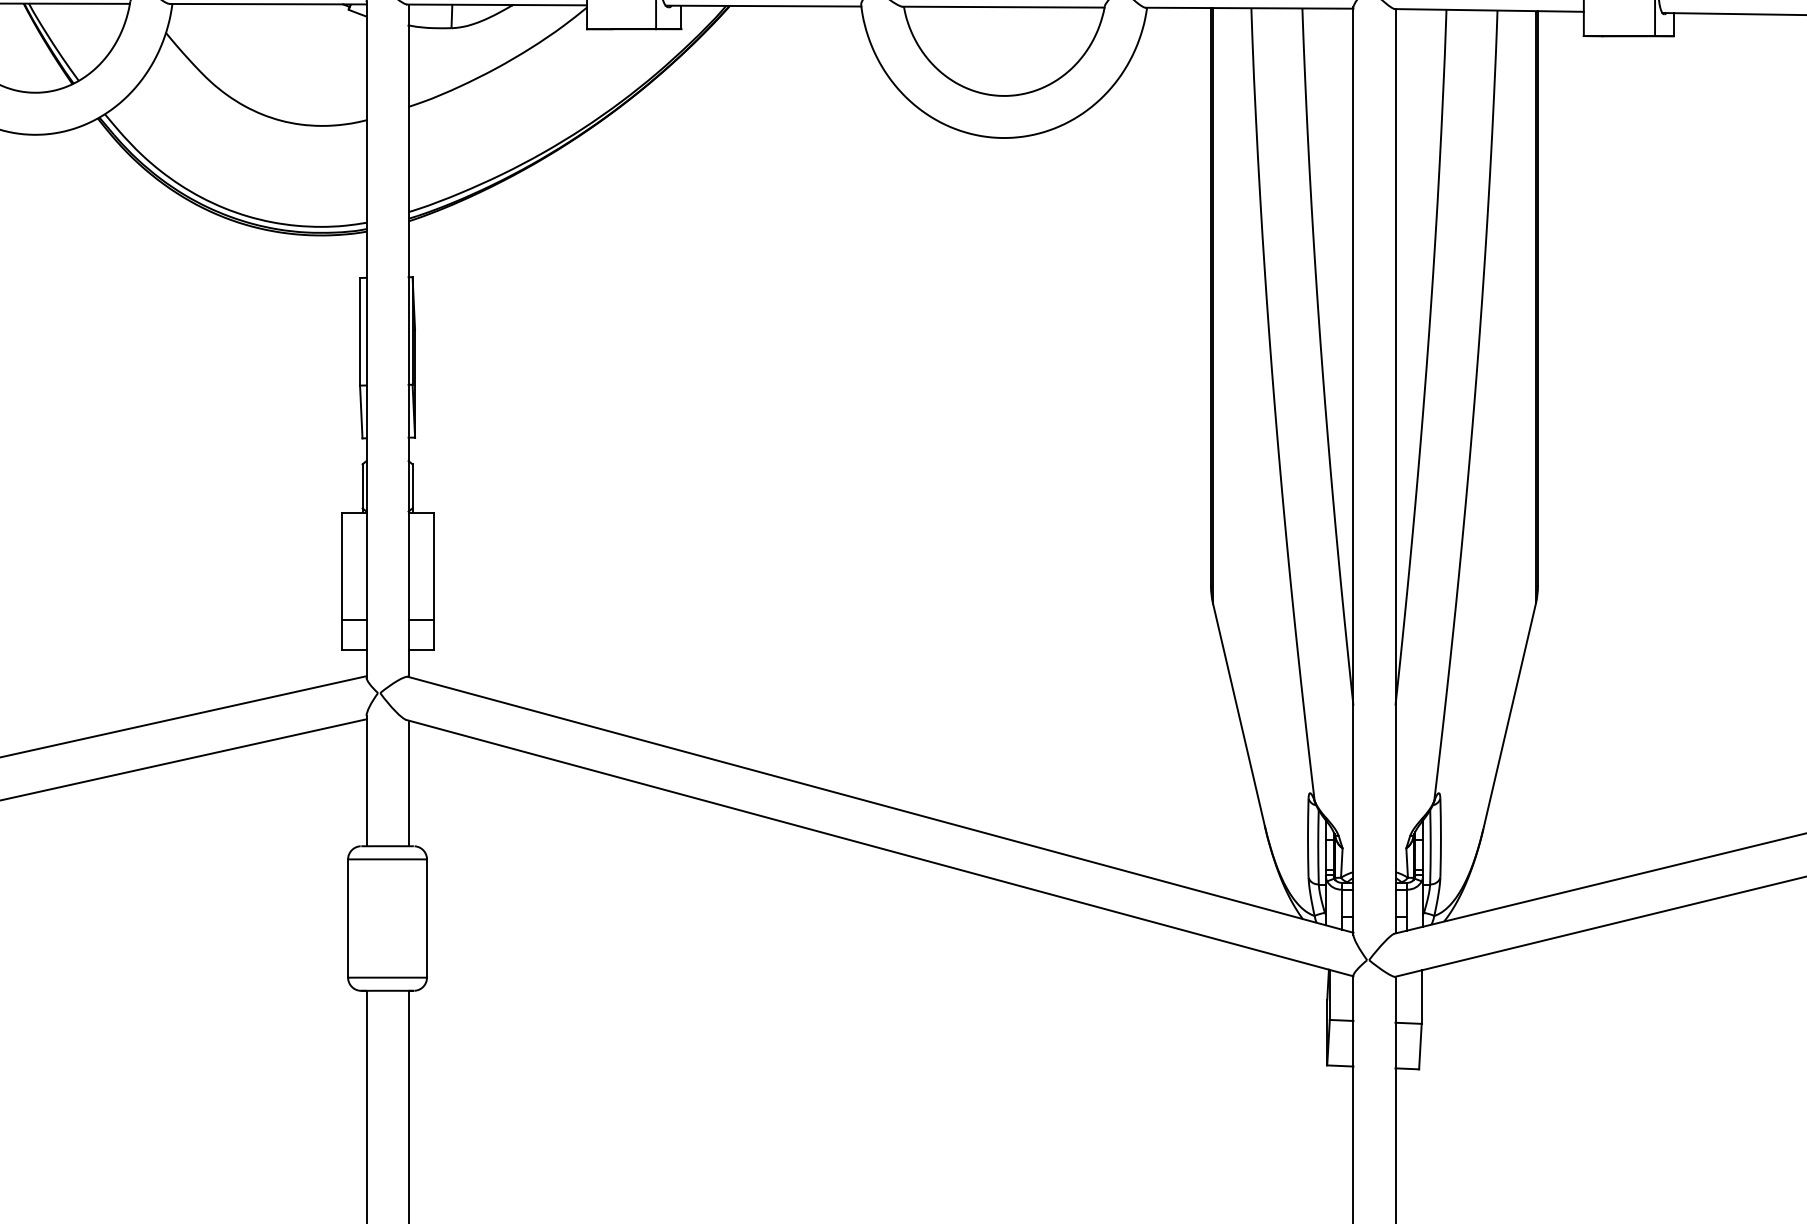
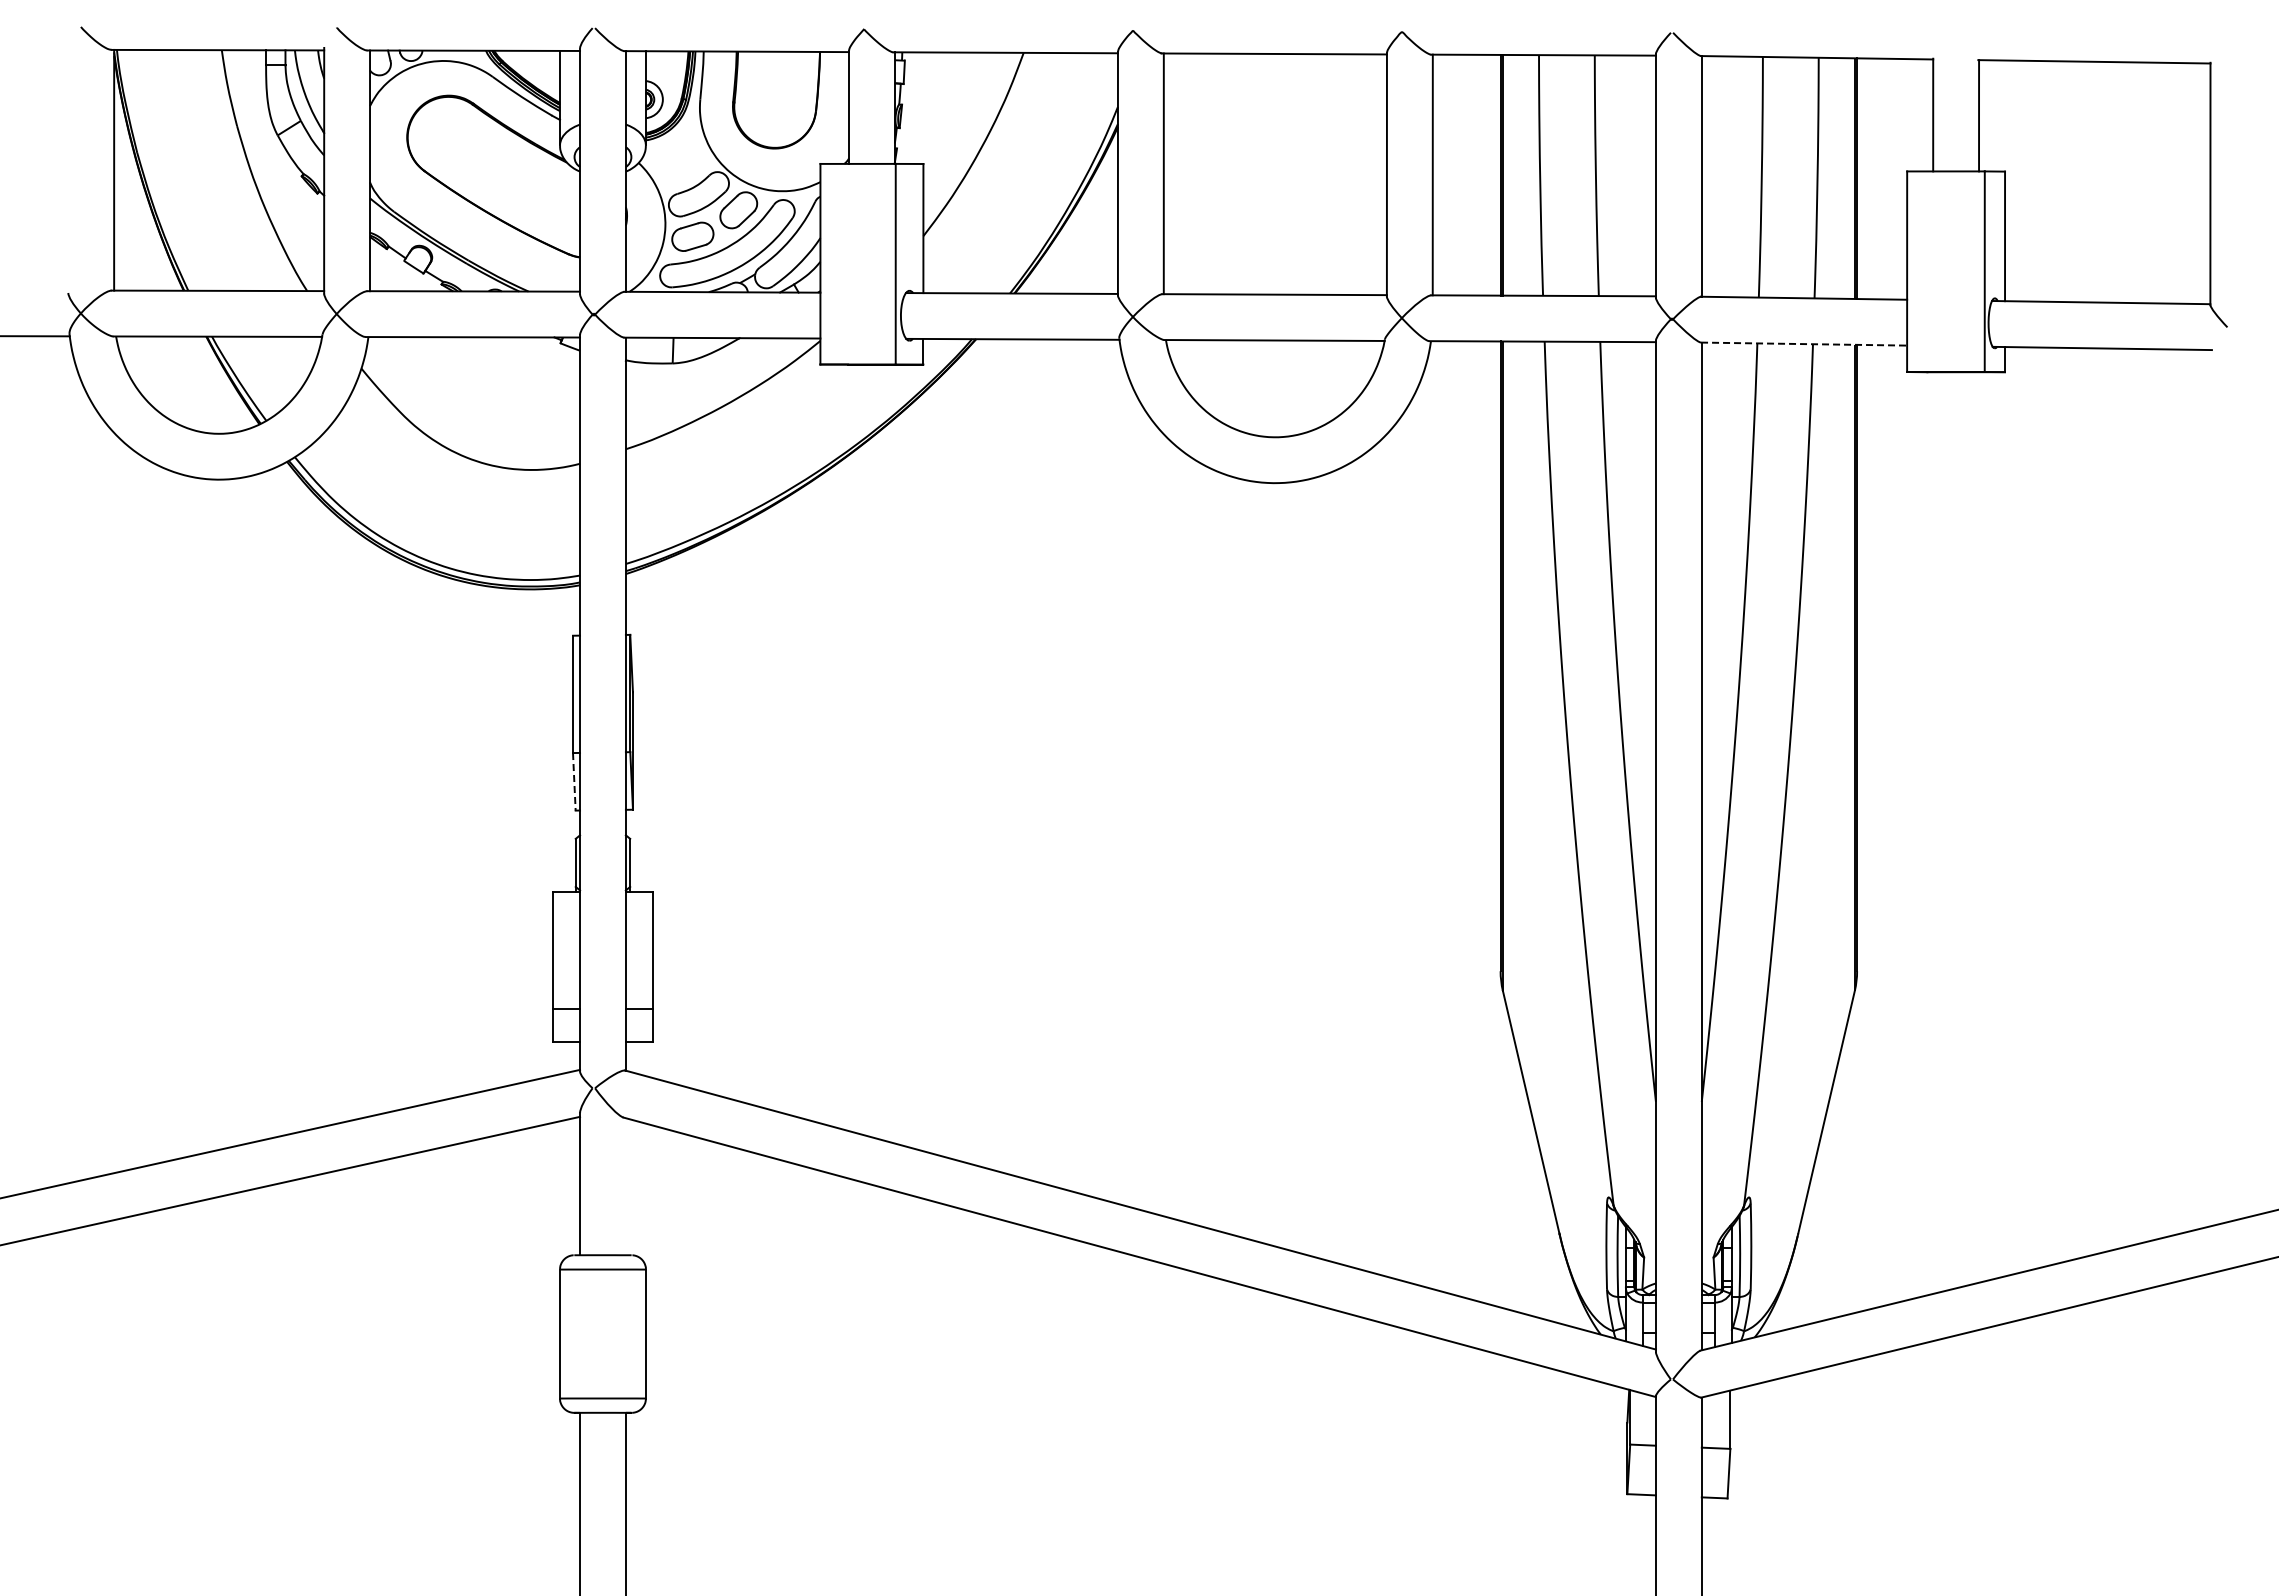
line: (1489, 10) -> (1804, 344), solid -> dashed
line: (361, 411) -> (574, 781), solid -> dashed
line: (408, 783) -> (625, 1186), removed

